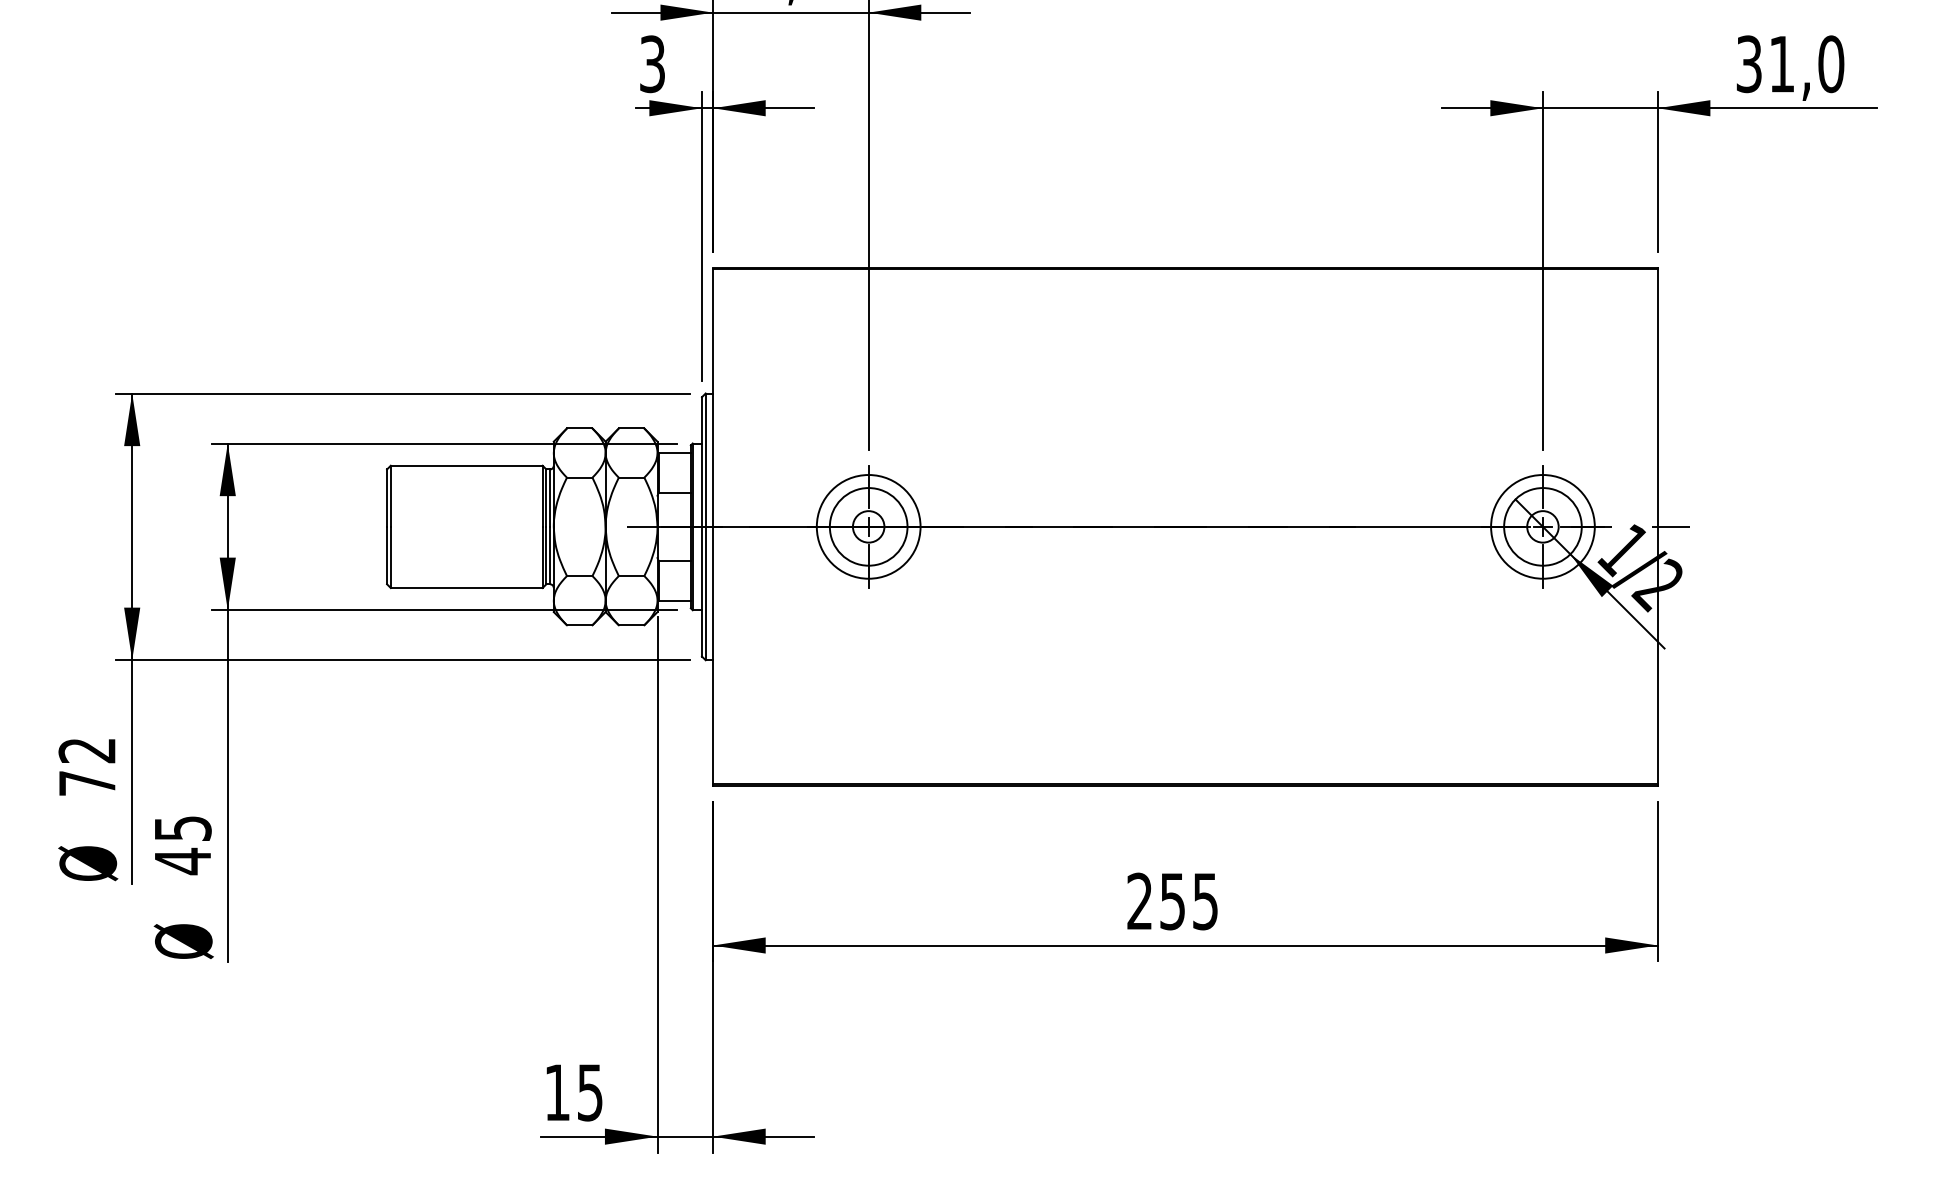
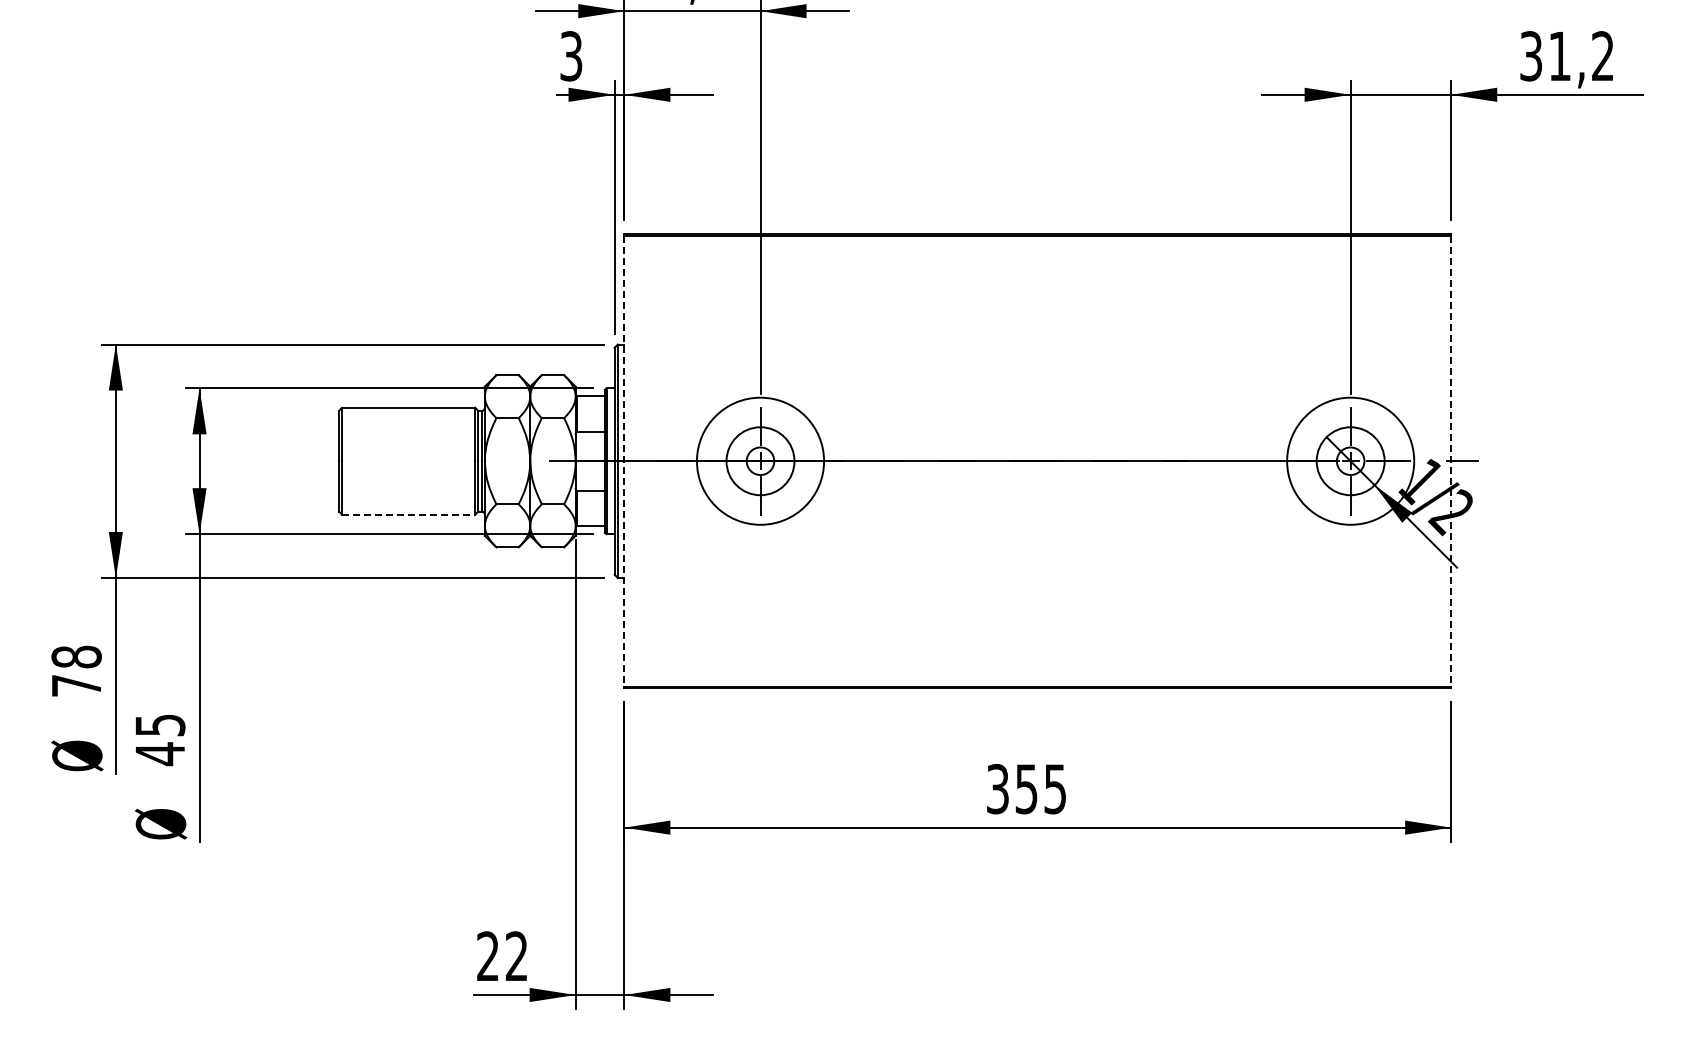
text: (1830, 64) -> (1602, 56), 31,0 -> 31,2
circle: (868, 526) -> (760, 460), size x1.4
circle: (1542, 526) -> (1350, 460), size x1.4
line: (713, 527) -> (624, 461), solid -> dashed
line: (1658, 527) -> (1451, 461), solid -> dashed
line: (467, 587) -> (409, 514), solid -> dashed
text: (87, 749) -> (76, 656), 72 -> 78
text: (1139, 901) -> (997, 789), 255 -> 355
text: (573, 1092) -> (502, 956), 15 -> 22

